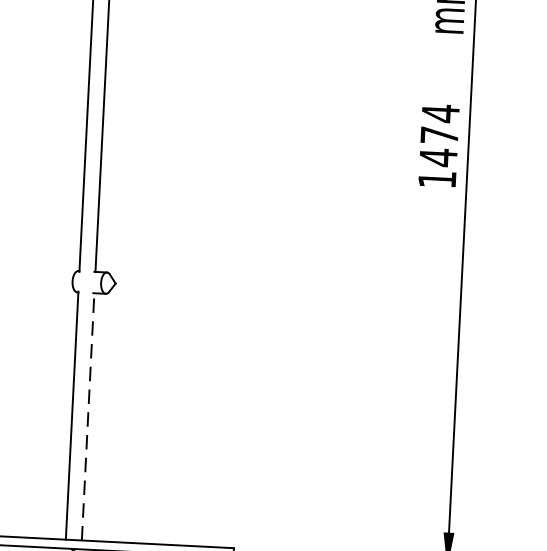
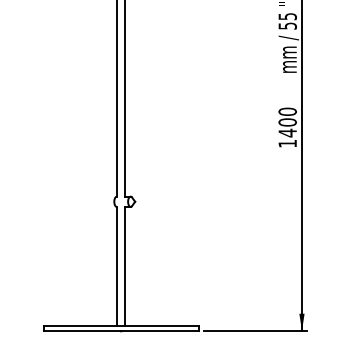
text: (439, 123) -> (287, 116), 1474 -> 1400
line: (88, 416) -> (125, 266), dashed -> solid

